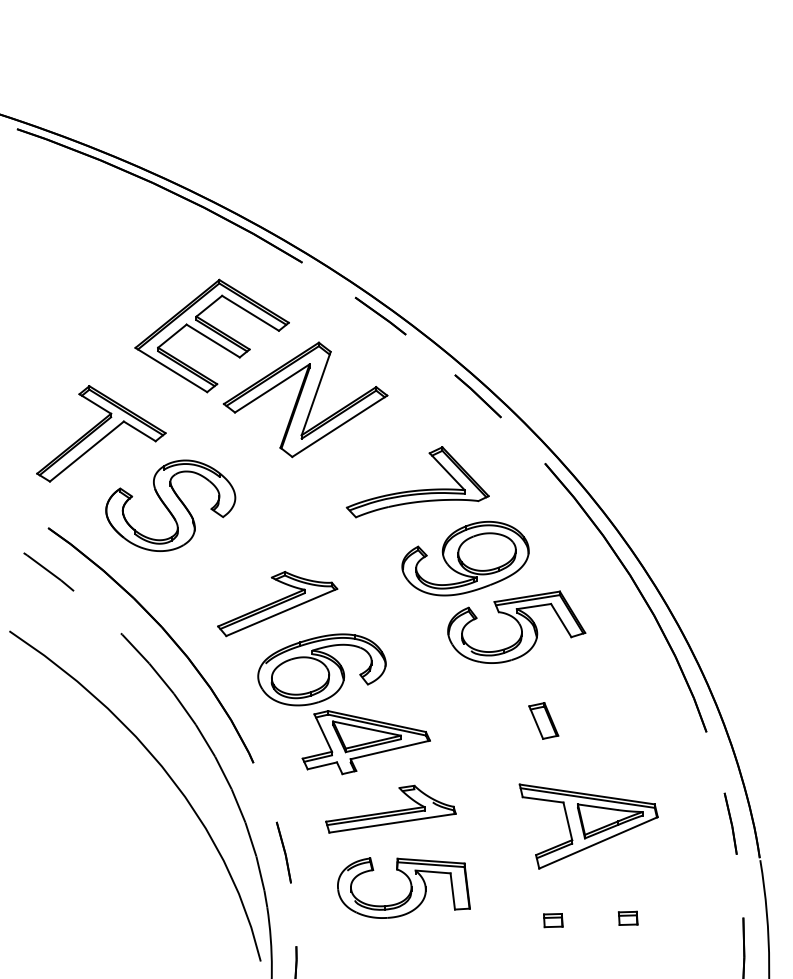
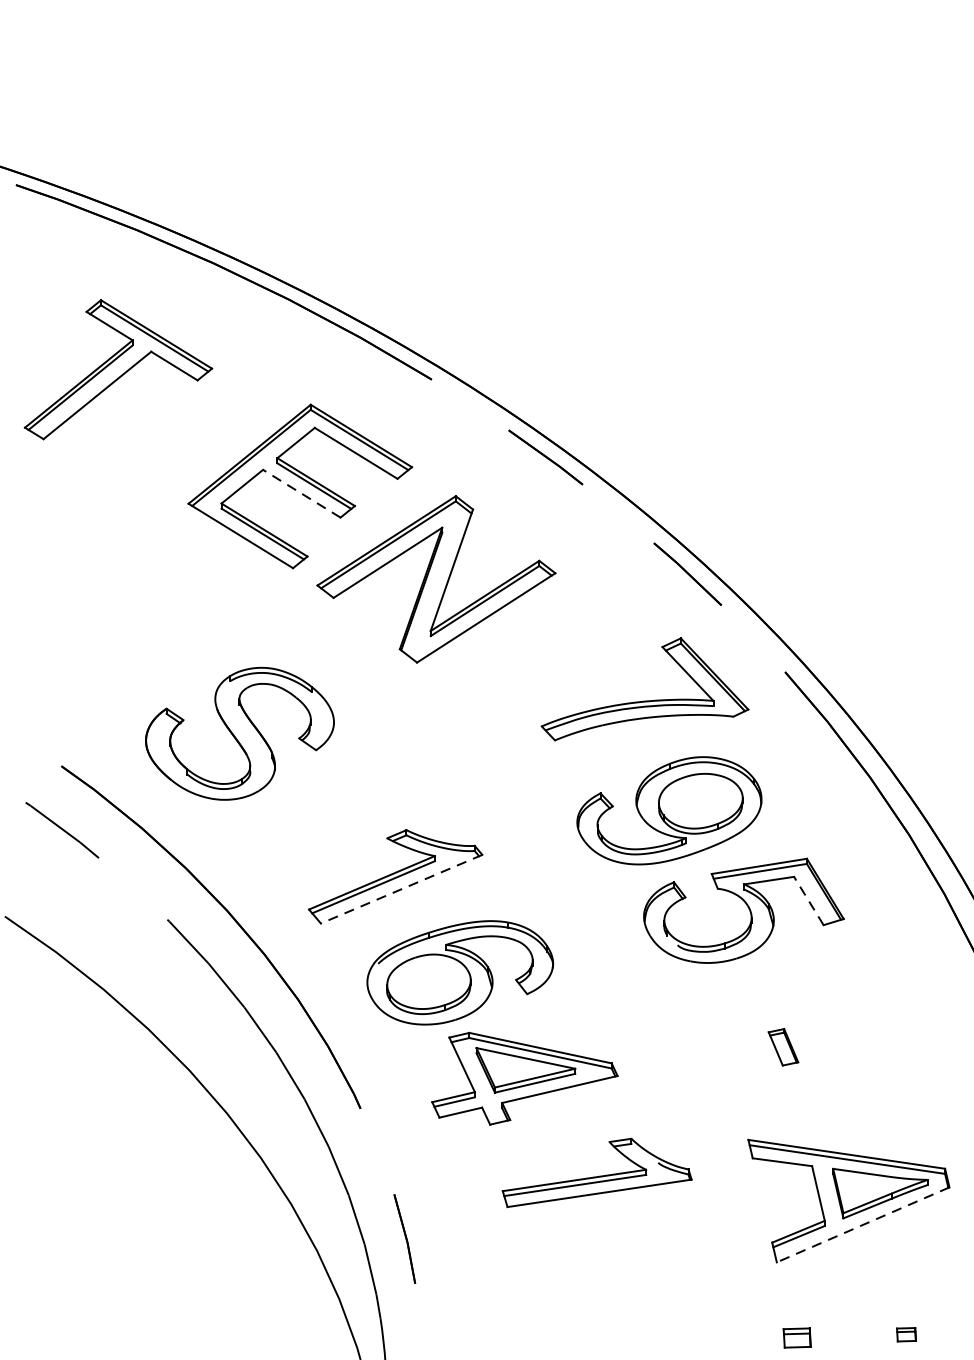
line: (212, 340) -> (300, 492), solid -> dashed
part: (101, 433) -> (118, 369), moved
part: (417, 489) -> (644, 699), moved
line: (281, 612) -> (401, 889), solid -> dashed
line: (560, 620) -> (807, 900), solid -> dashed
part: (543, 720) -> (782, 1046), size x0.7
part: (390, 808) -> (596, 1171), moved
line: (598, 842) -> (863, 1224), solid -> dashed
part: (410, 887) -> (589, 1289), removed
part: (628, 917) -> (906, 1333), size x0.7

